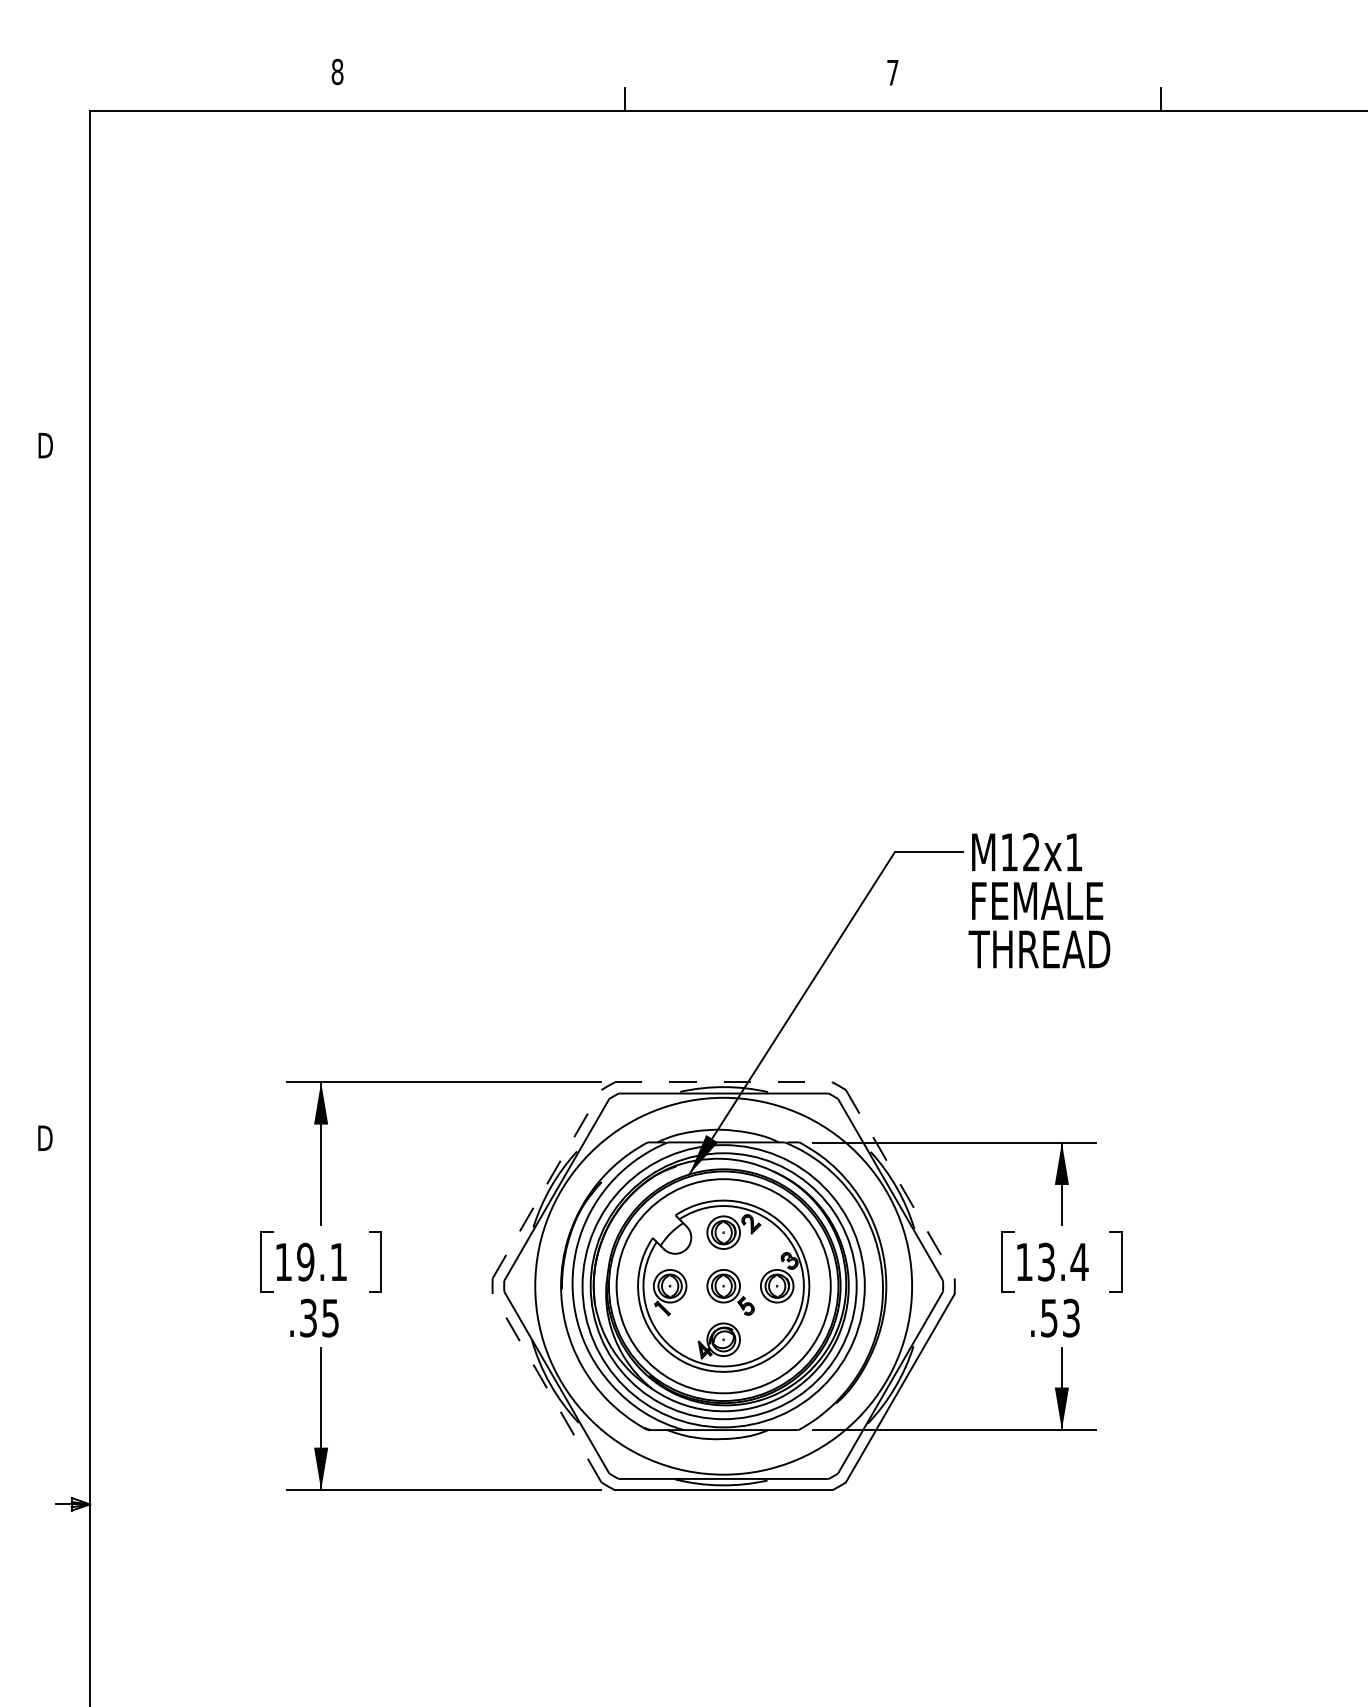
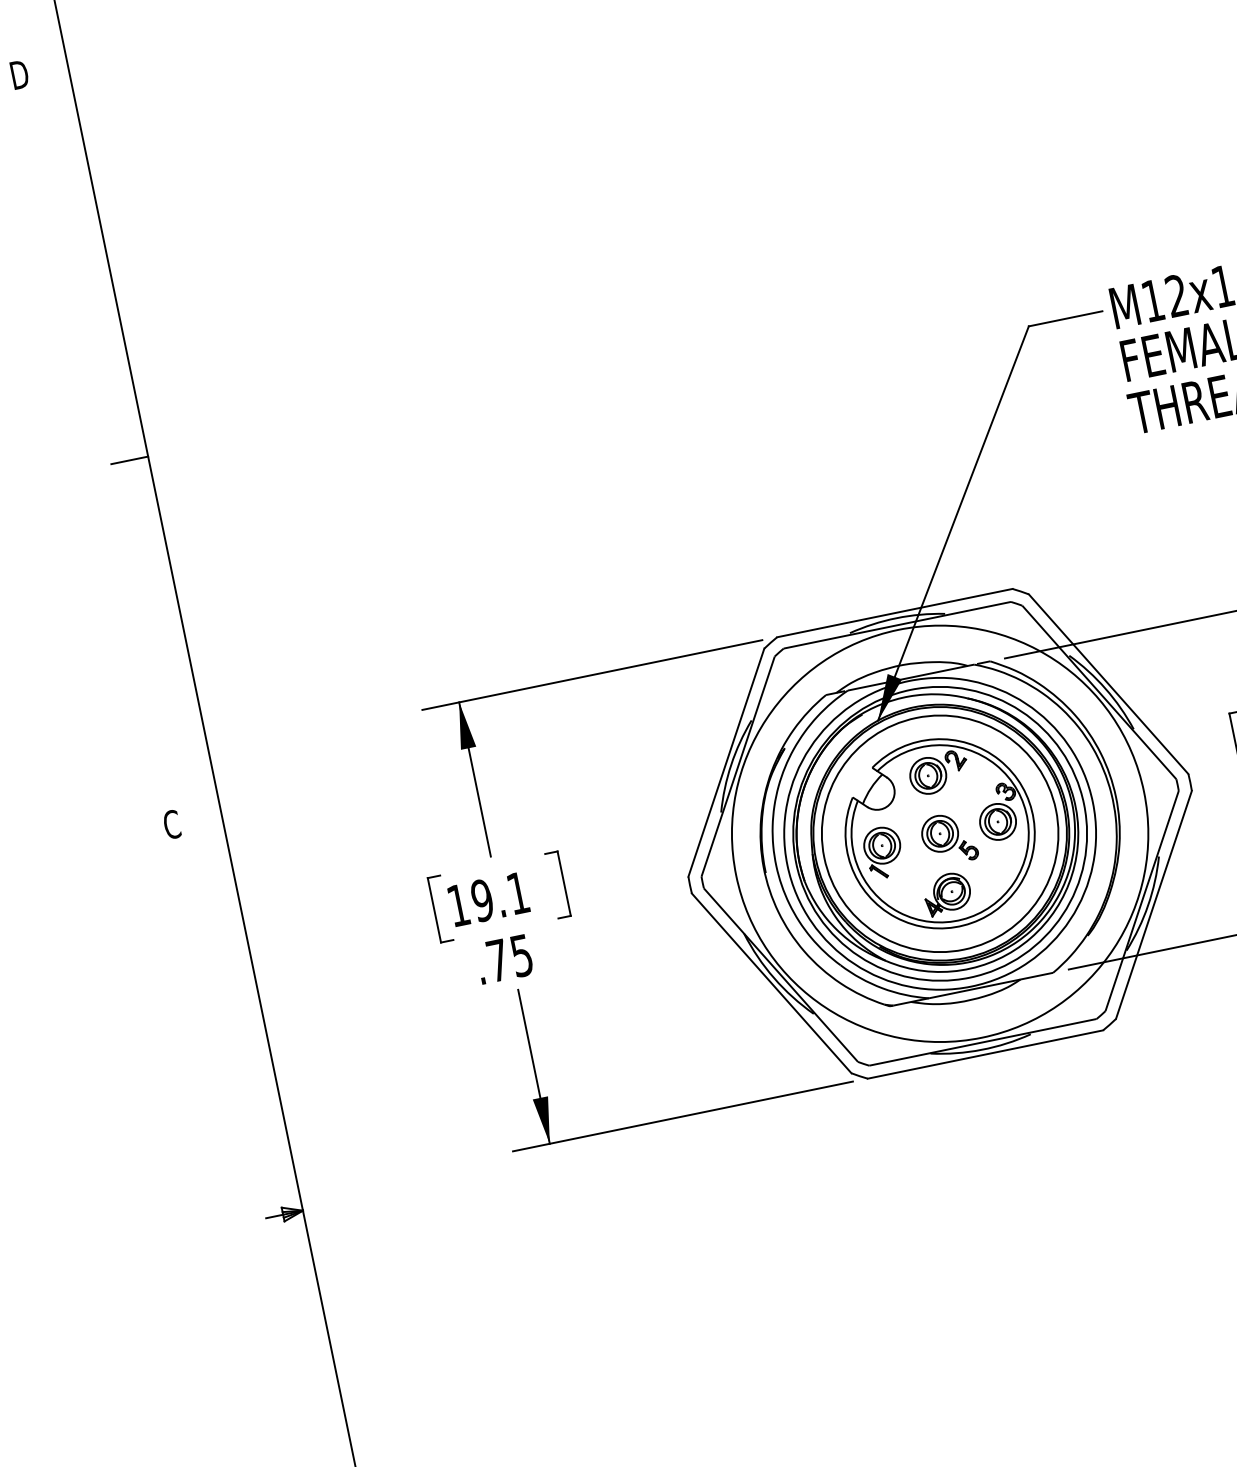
line: (73, 807) -> (130, 460), added
line: (723, 1082) -> (894, 613), dashed -> solid
text: (44, 1138) -> (172, 824), D -> C
line: (547, 1184) -> (726, 762), dashed -> solid
line: (900, 1184) -> (1108, 684), dashed -> solid
text: (308, 1317) -> (497, 959), .35 -> .75
line: (547, 1388) -> (772, 983), dashed -> solid

